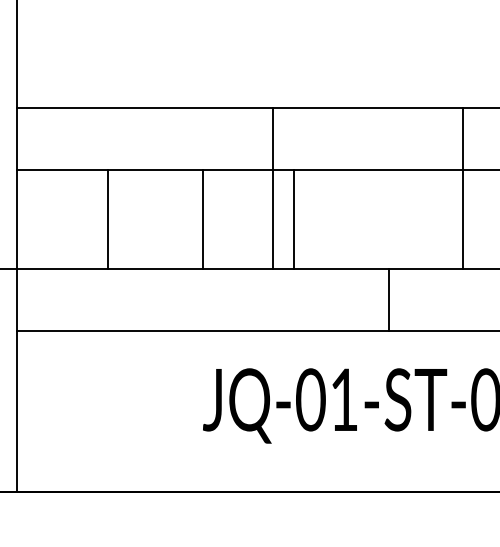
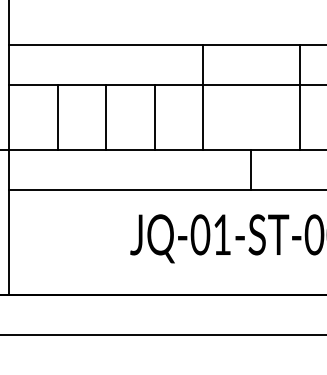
line: (272, 187) -> (202, 96), moved
line: (108, 219) -> (57, 117), moved
line: (203, 219) -> (106, 117), moved
line: (293, 219) -> (154, 117), moved

